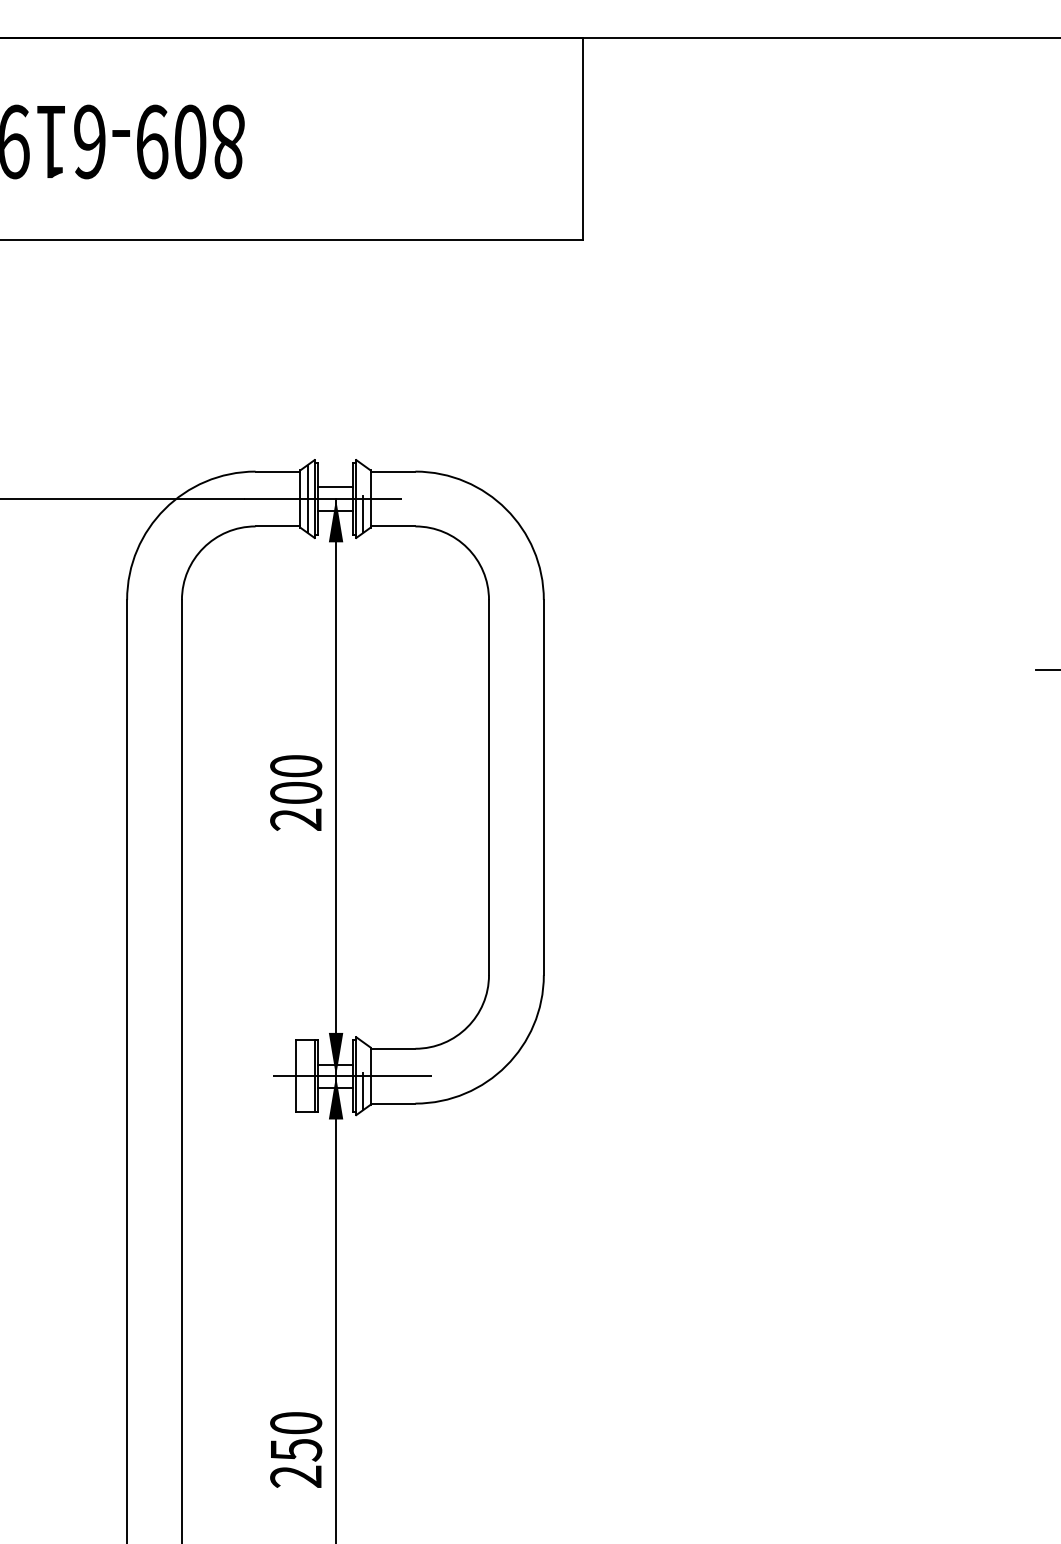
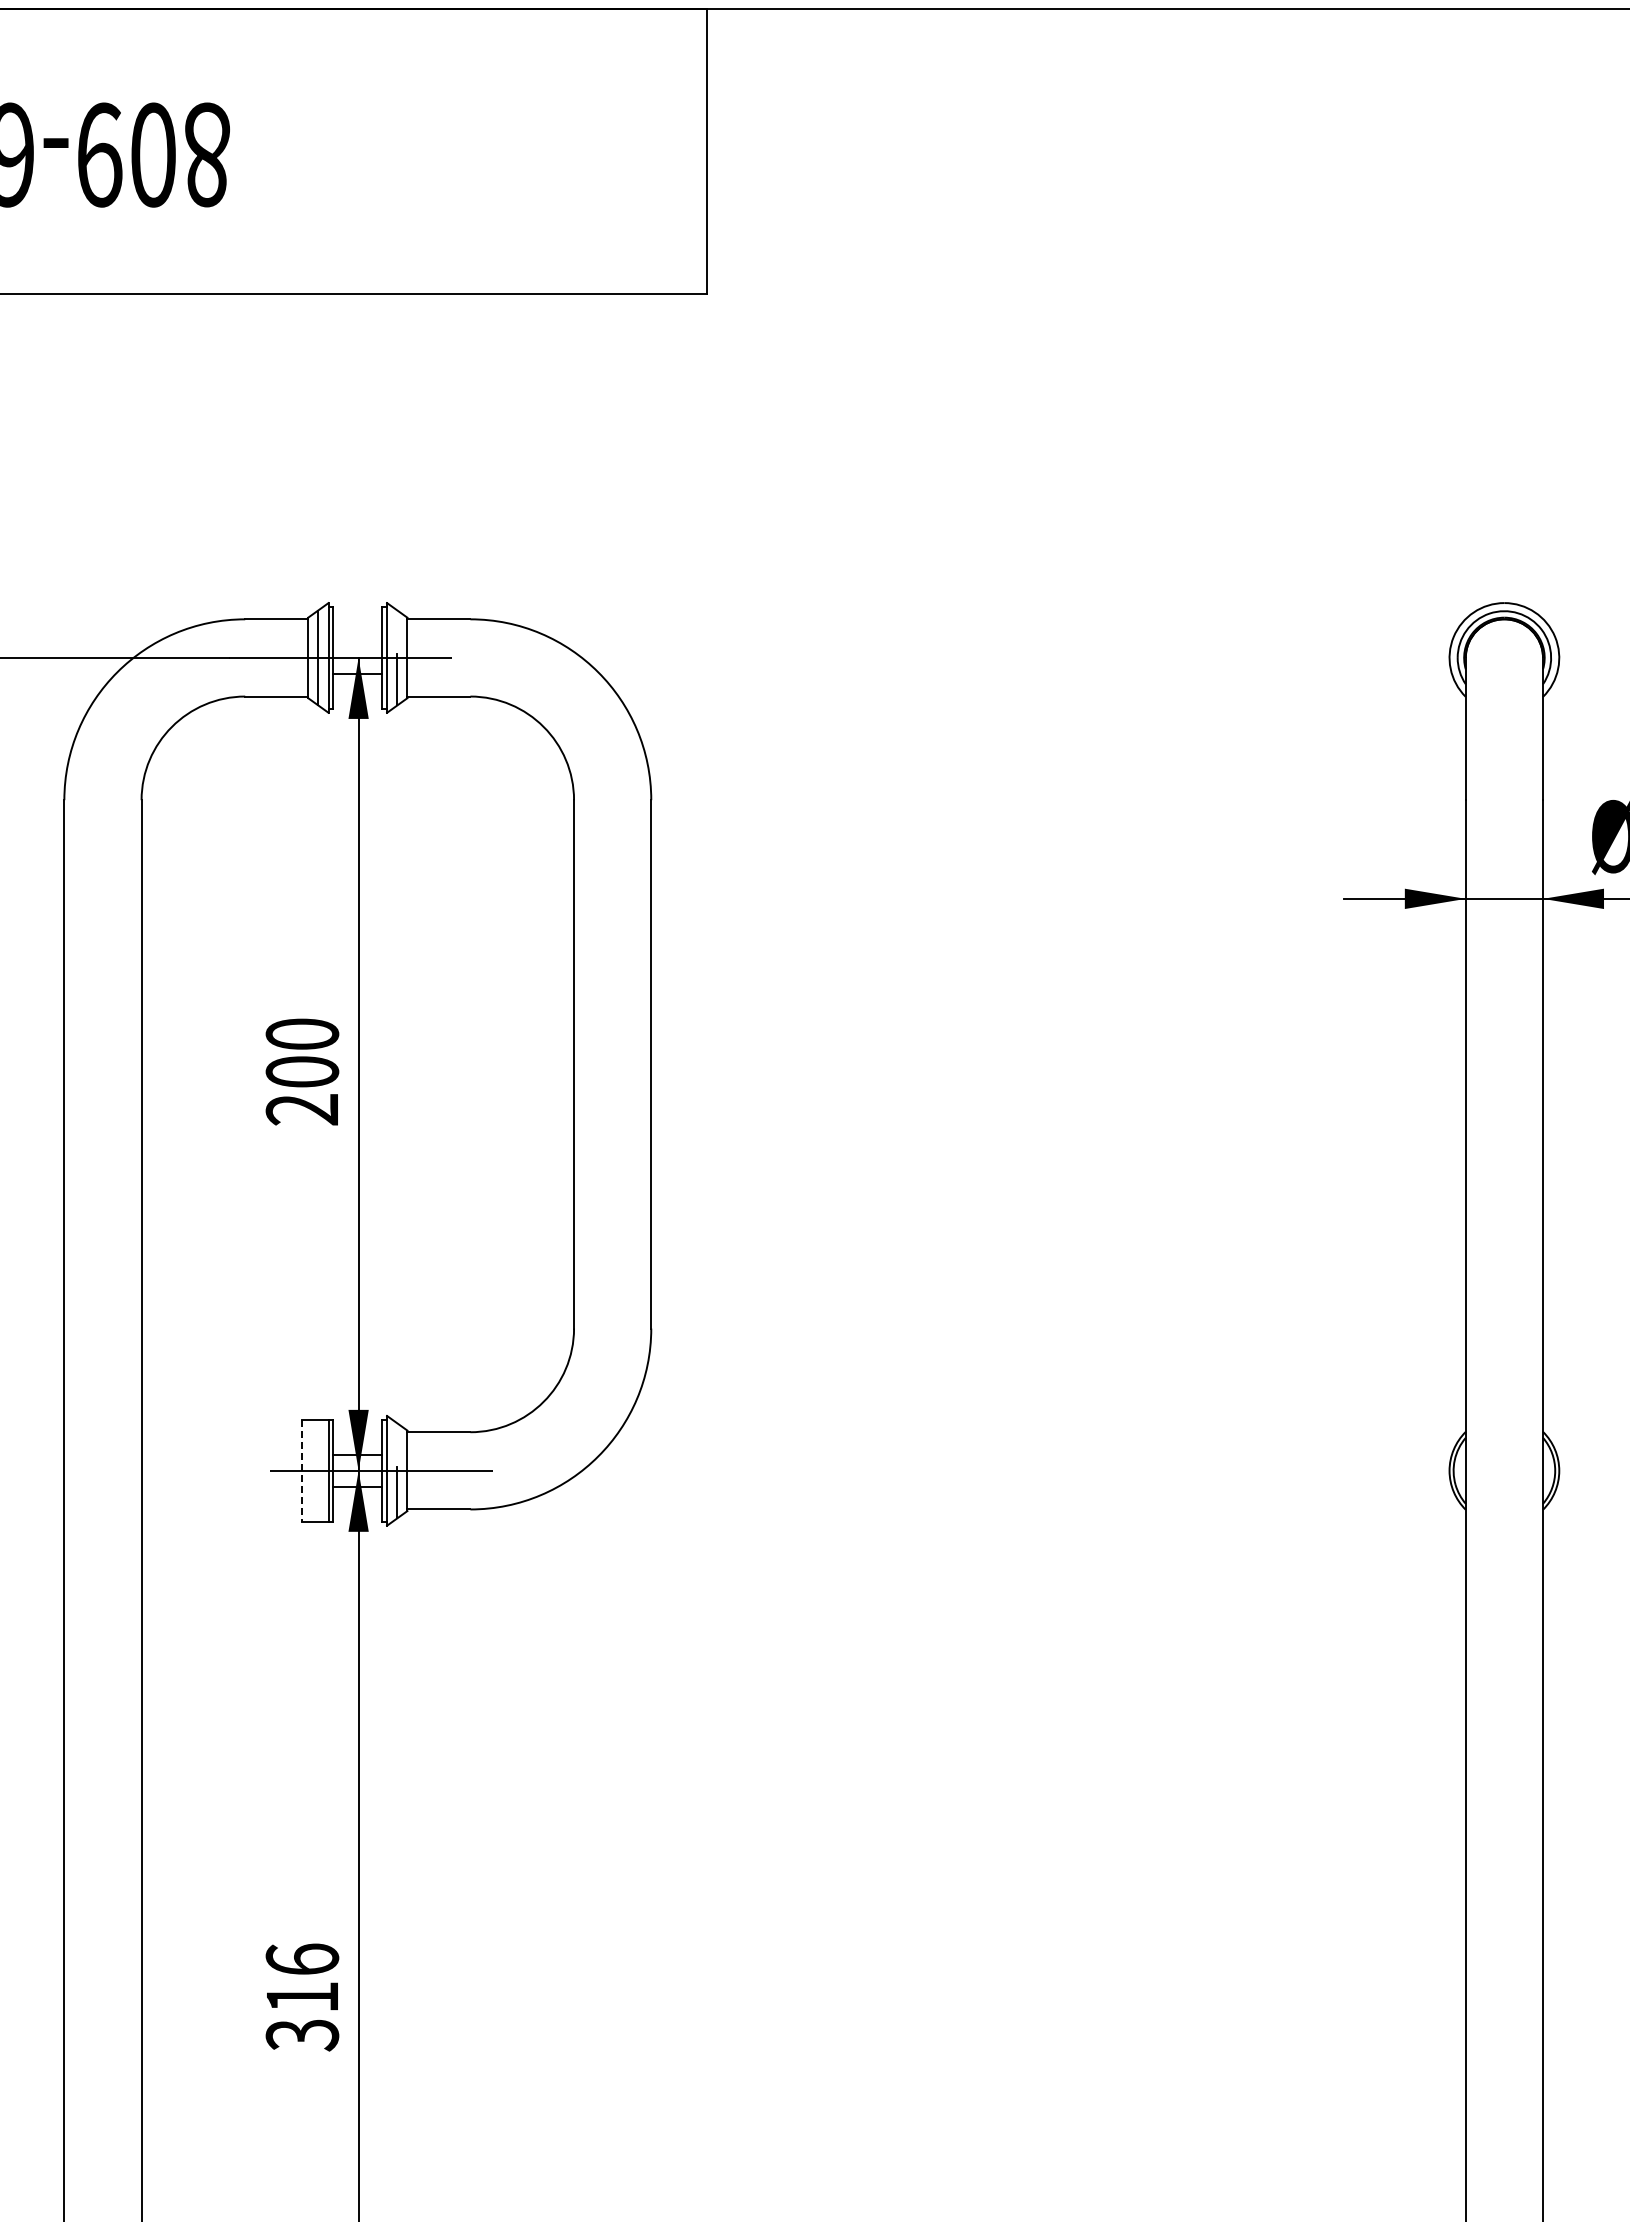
line: (335, 487) -> (357, 641), removed
line: (296, 1075) -> (302, 1470), solid -> dashed
text: (296, 1450) -> (302, 1997), 250 -> 316

